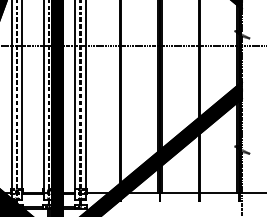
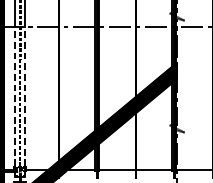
line: (75, 122) -> (15, 102), solid -> dashed
line: (85, 122) -> (25, 102), solid -> dashed

